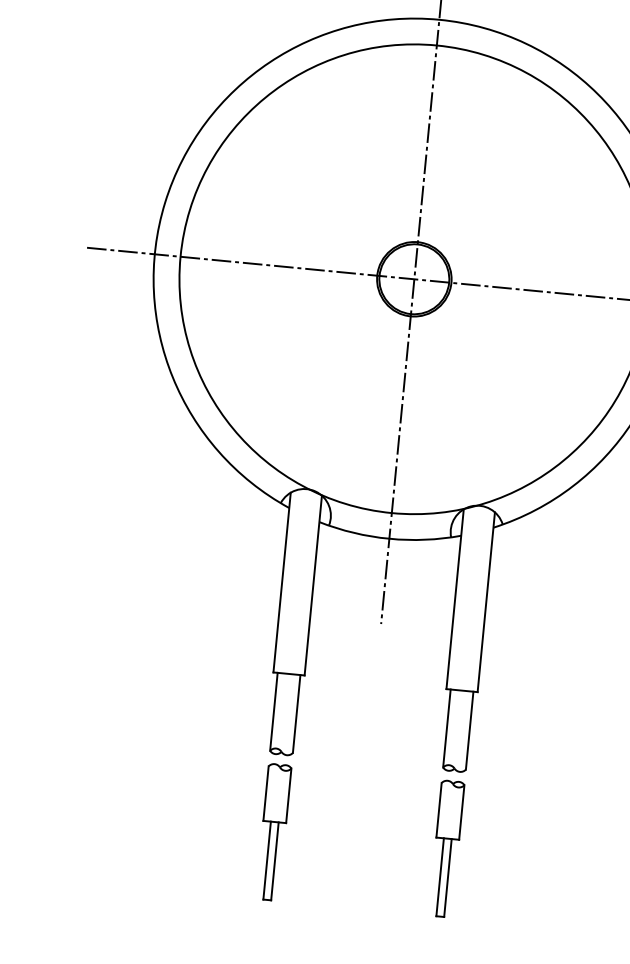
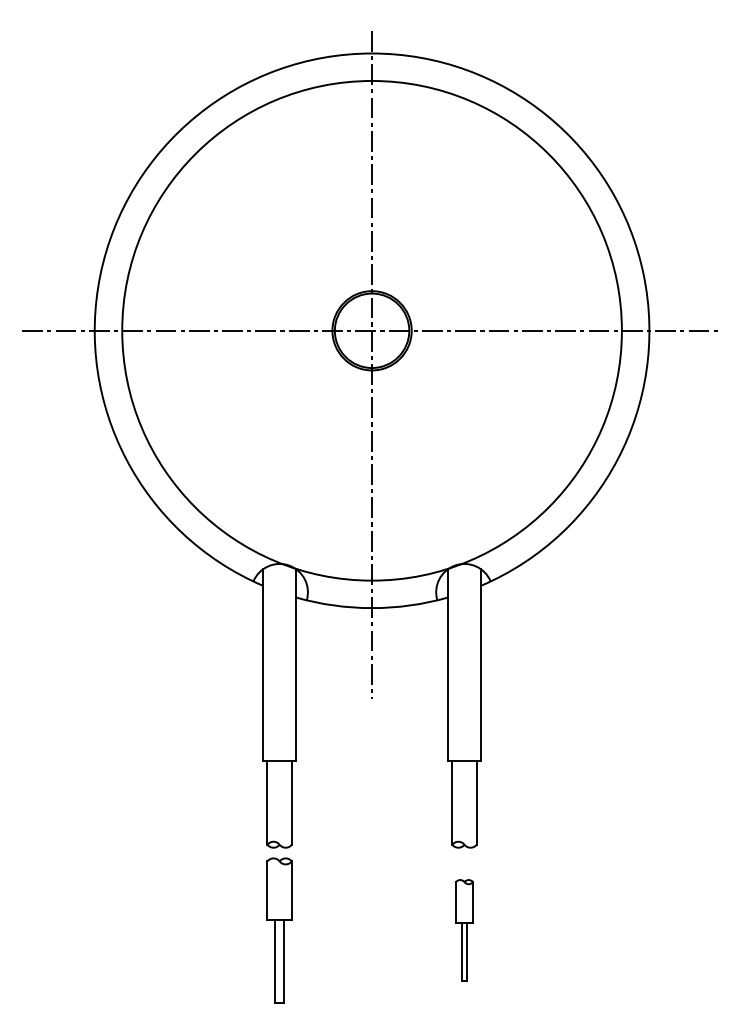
part: (446, 848) -> (464, 930), size x0.7

